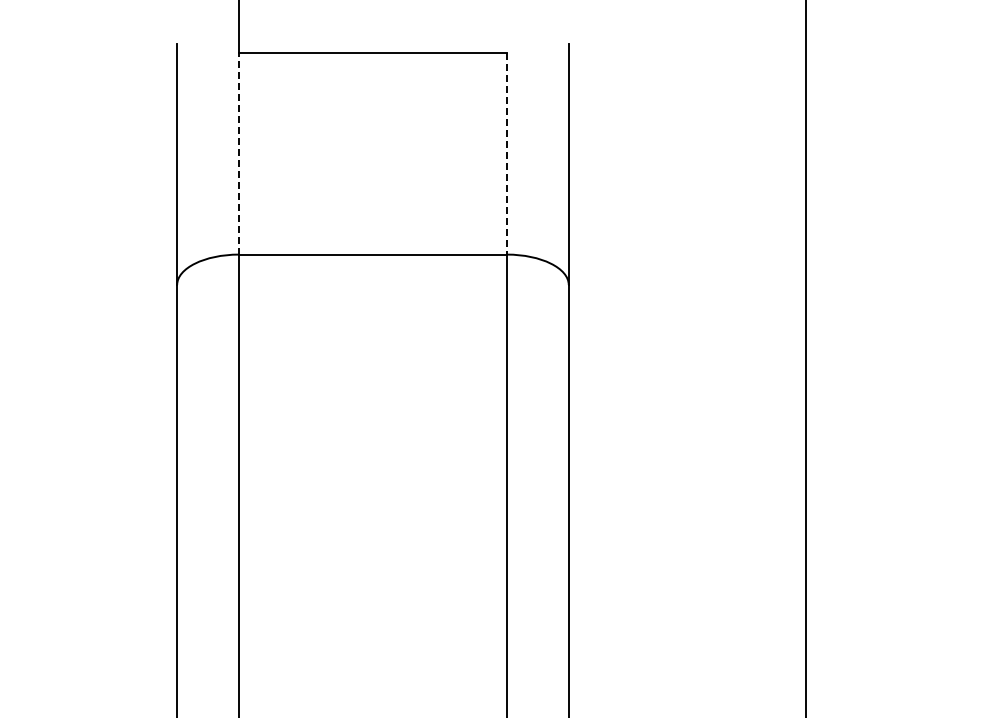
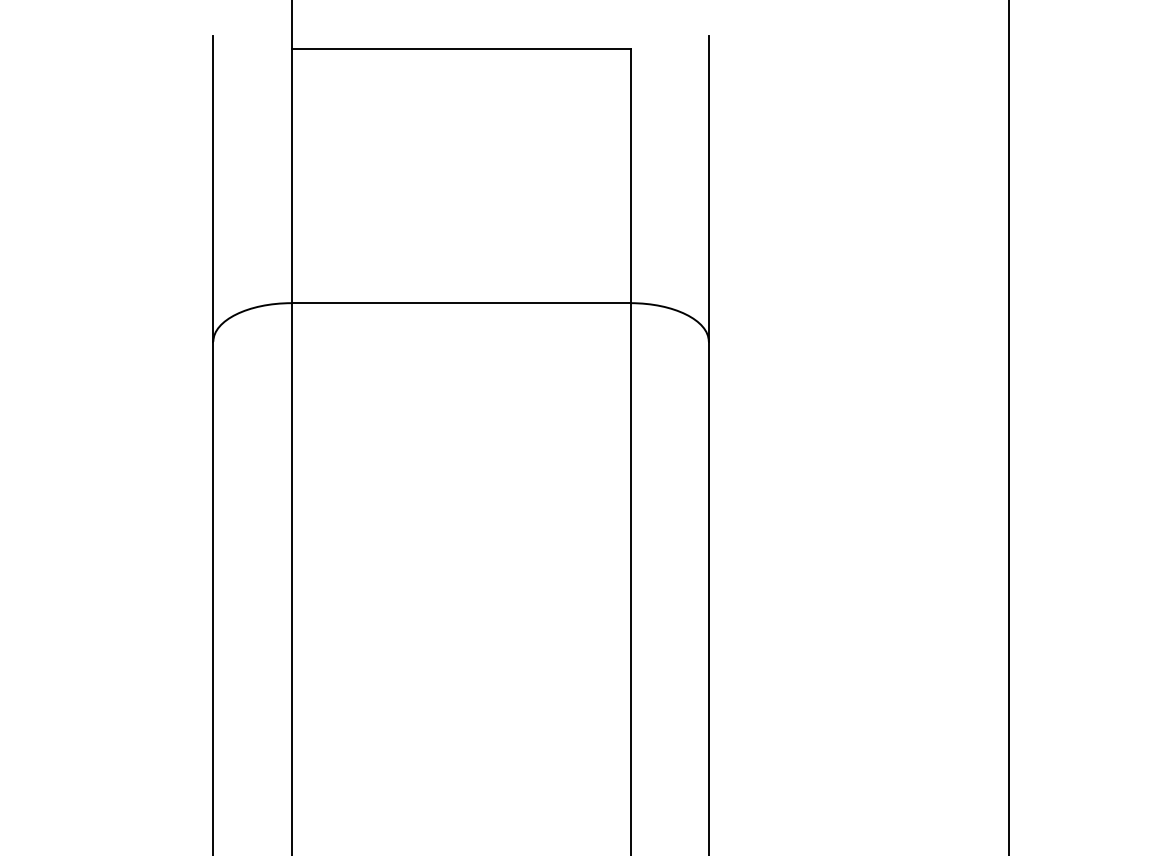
line: (238, 153) -> (290, 175), dashed -> solid
line: (506, 153) -> (630, 175), dashed -> solid

